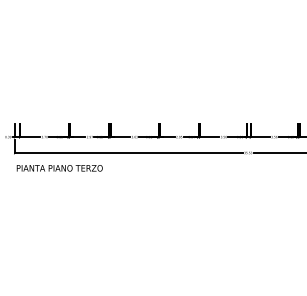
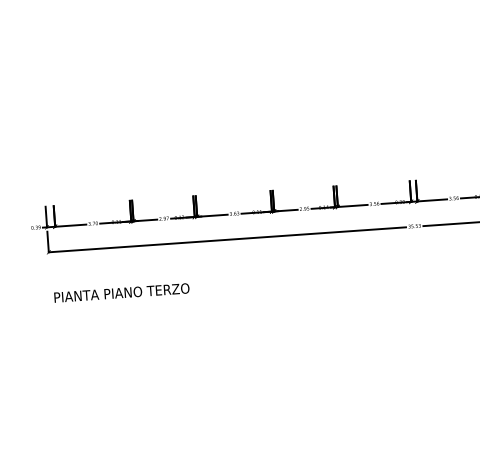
text: (59, 168) -> (121, 293), moved

